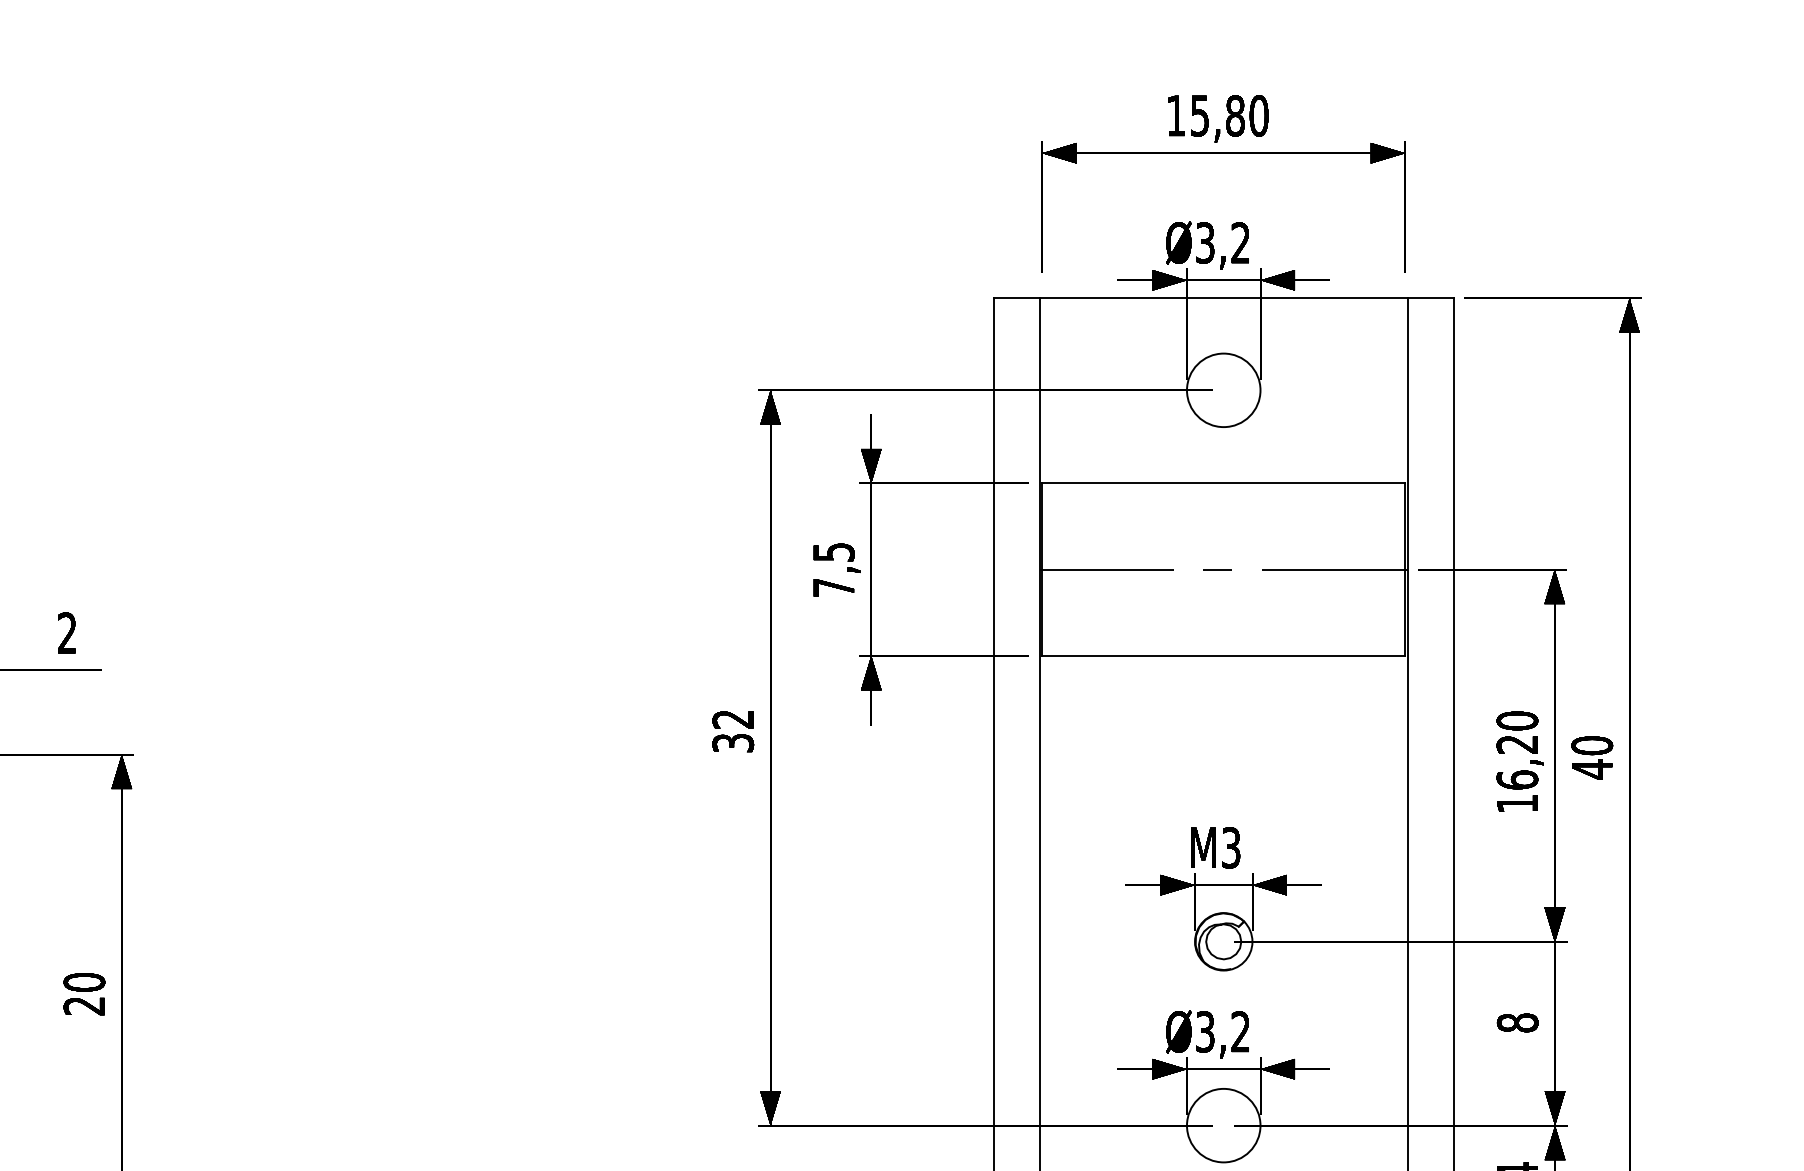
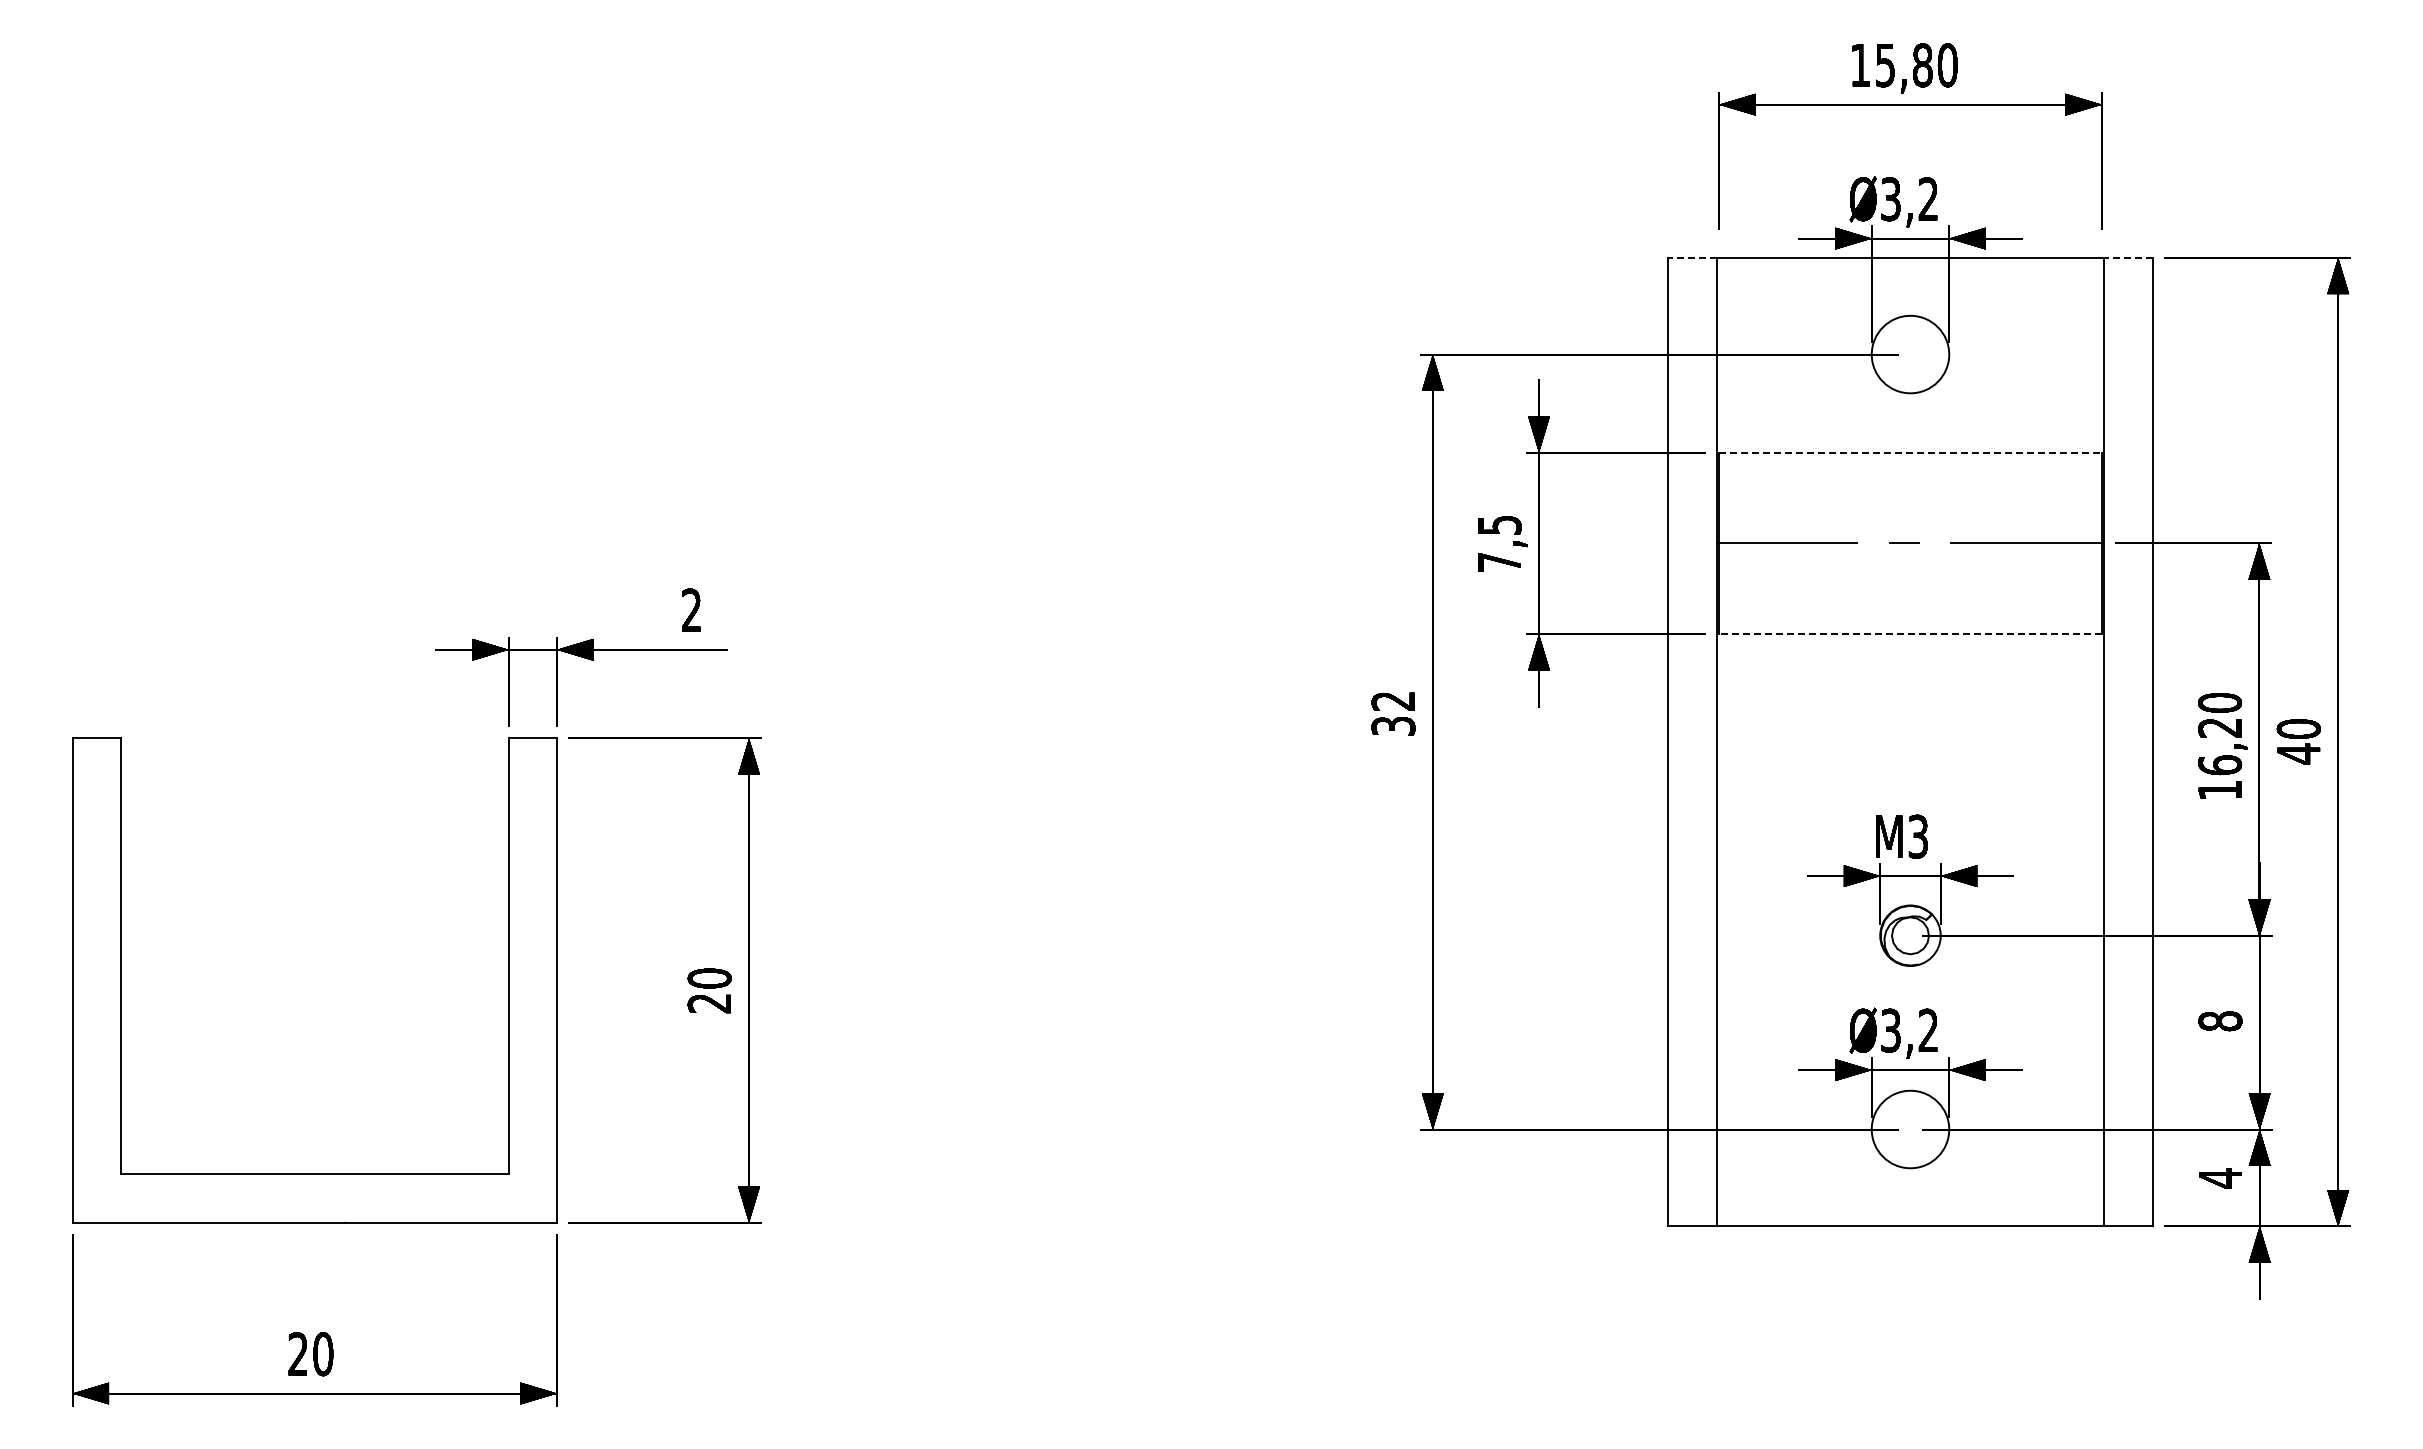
line: (1016, 298) -> (1692, 257), solid -> dashed
line: (1429, 298) -> (2127, 257), solid -> dashed
line: (1224, 483) -> (1911, 452), solid -> dashed
line: (1223, 655) -> (1910, 634), solid -> dashed

